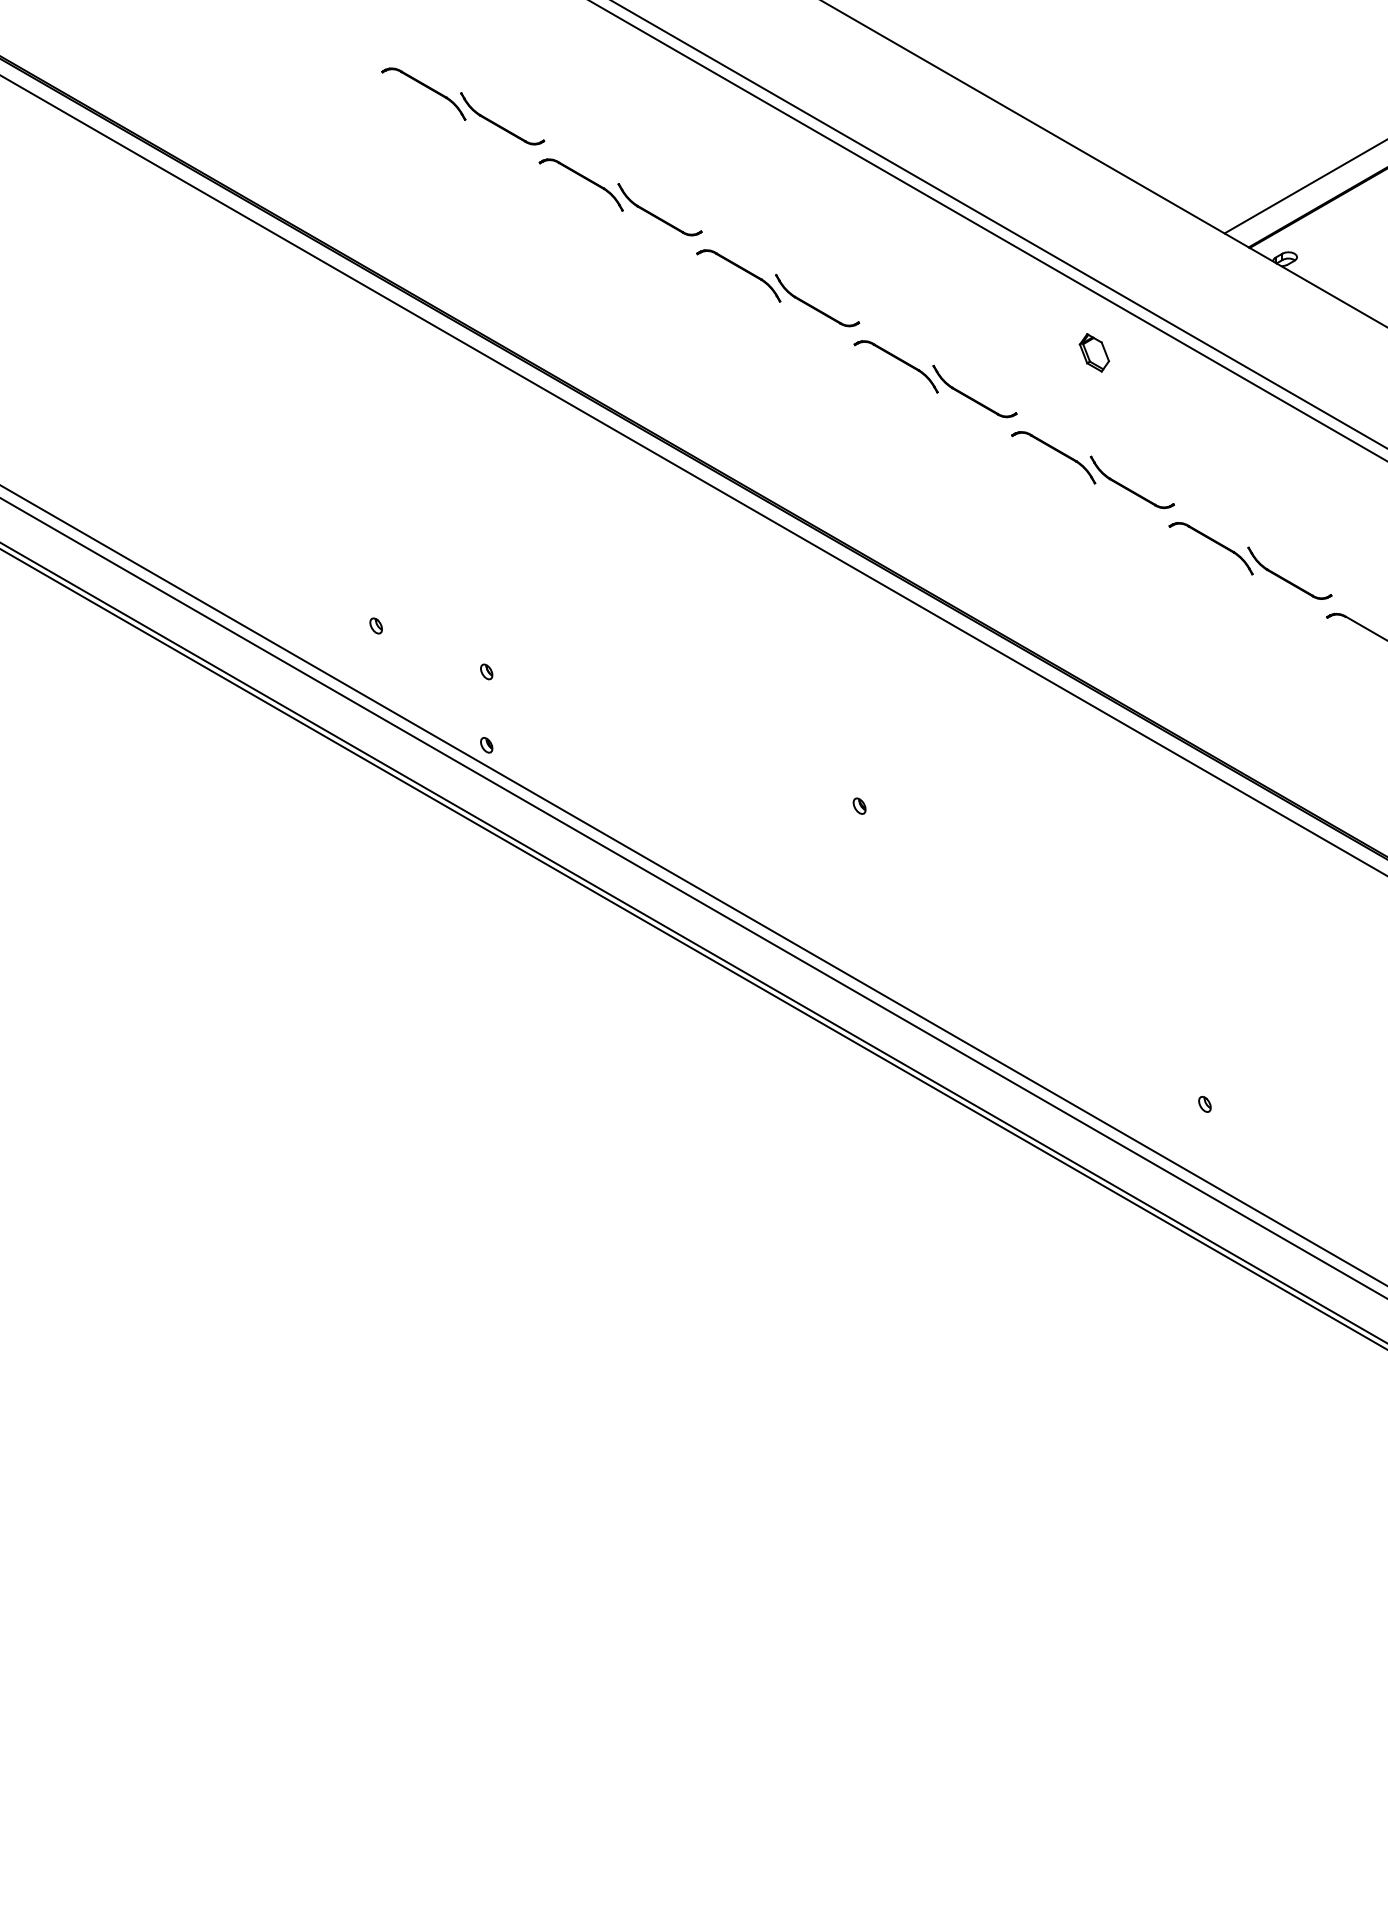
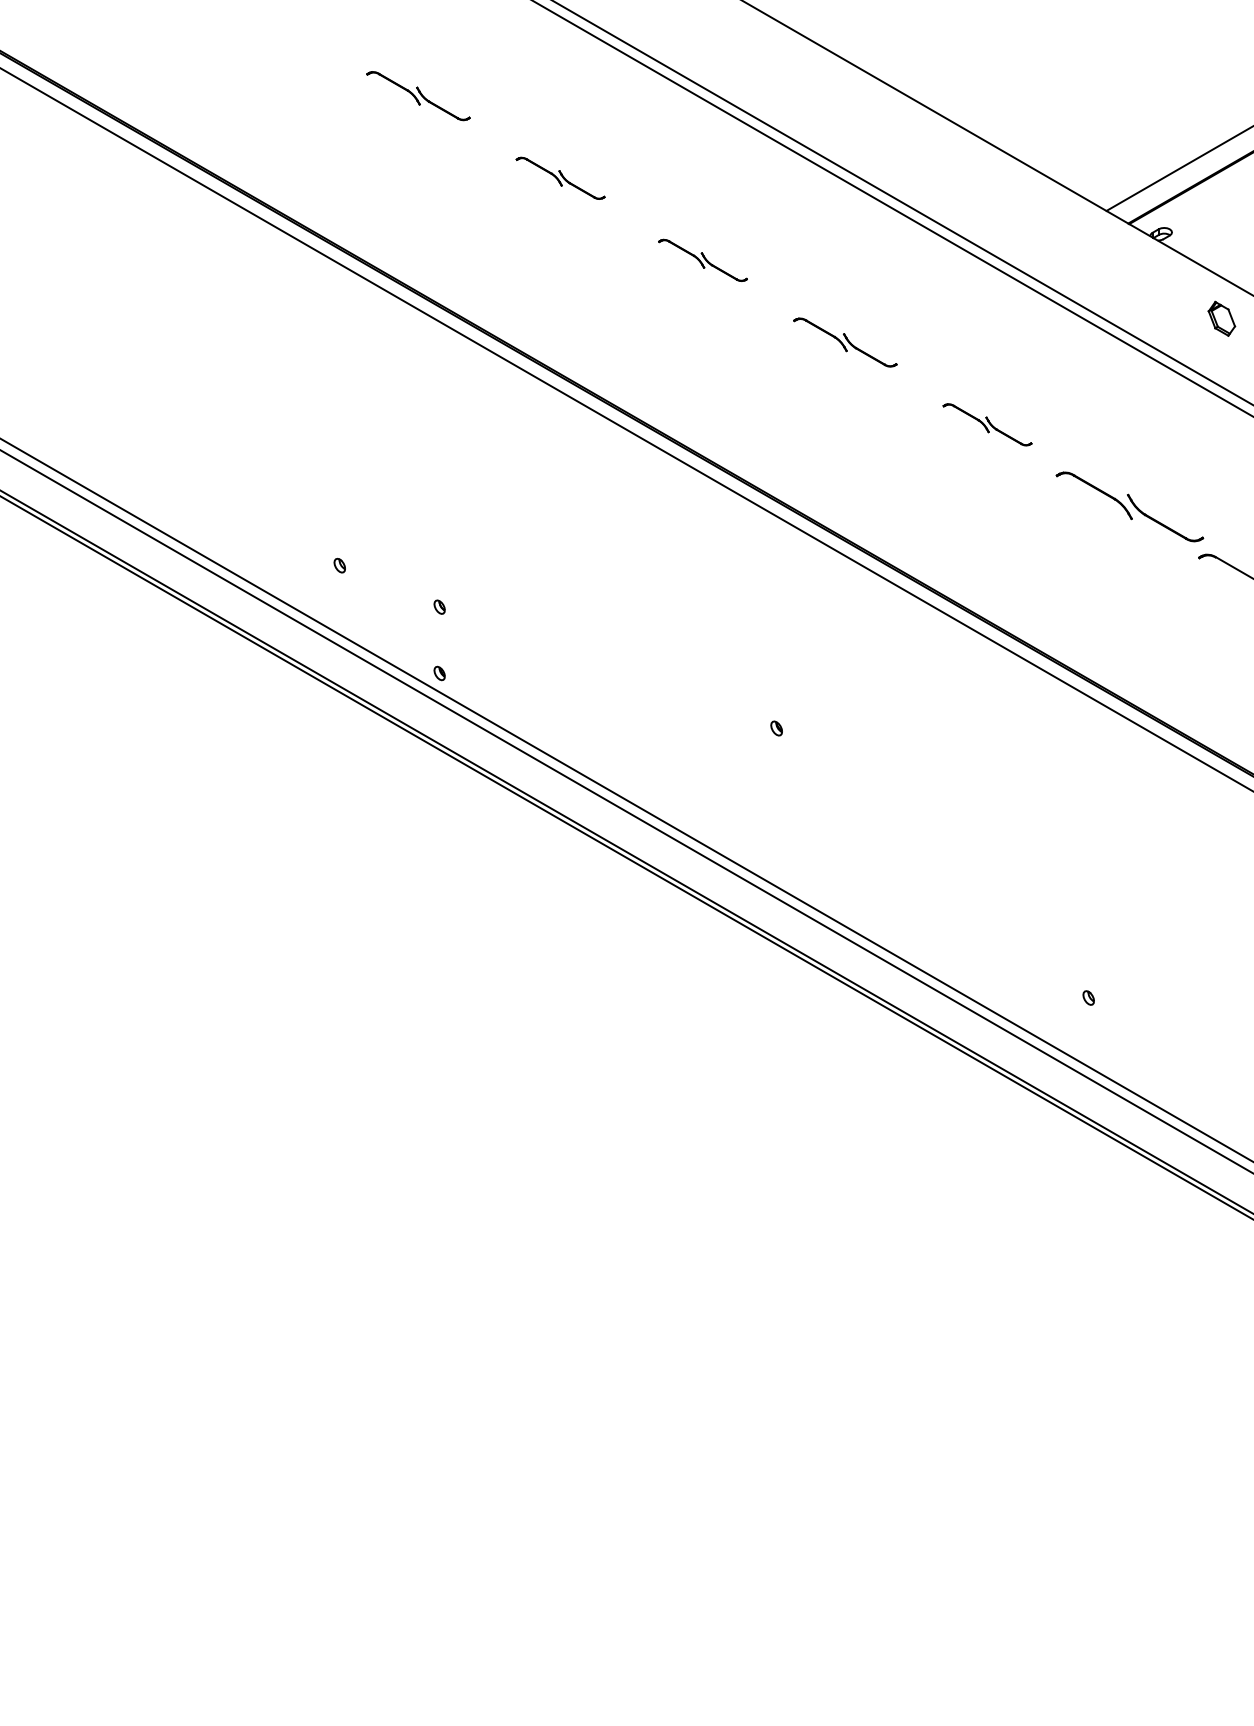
part: (463, 105) -> (418, 95), size x0.7
part: (620, 197) -> (560, 178), size x0.6
part: (777, 288) -> (702, 260), size x0.6
part: (1094, 352) -> (1221, 318), moved
part: (935, 379) -> (845, 342), size x0.7
part: (1092, 469) -> (987, 424), size x0.6

